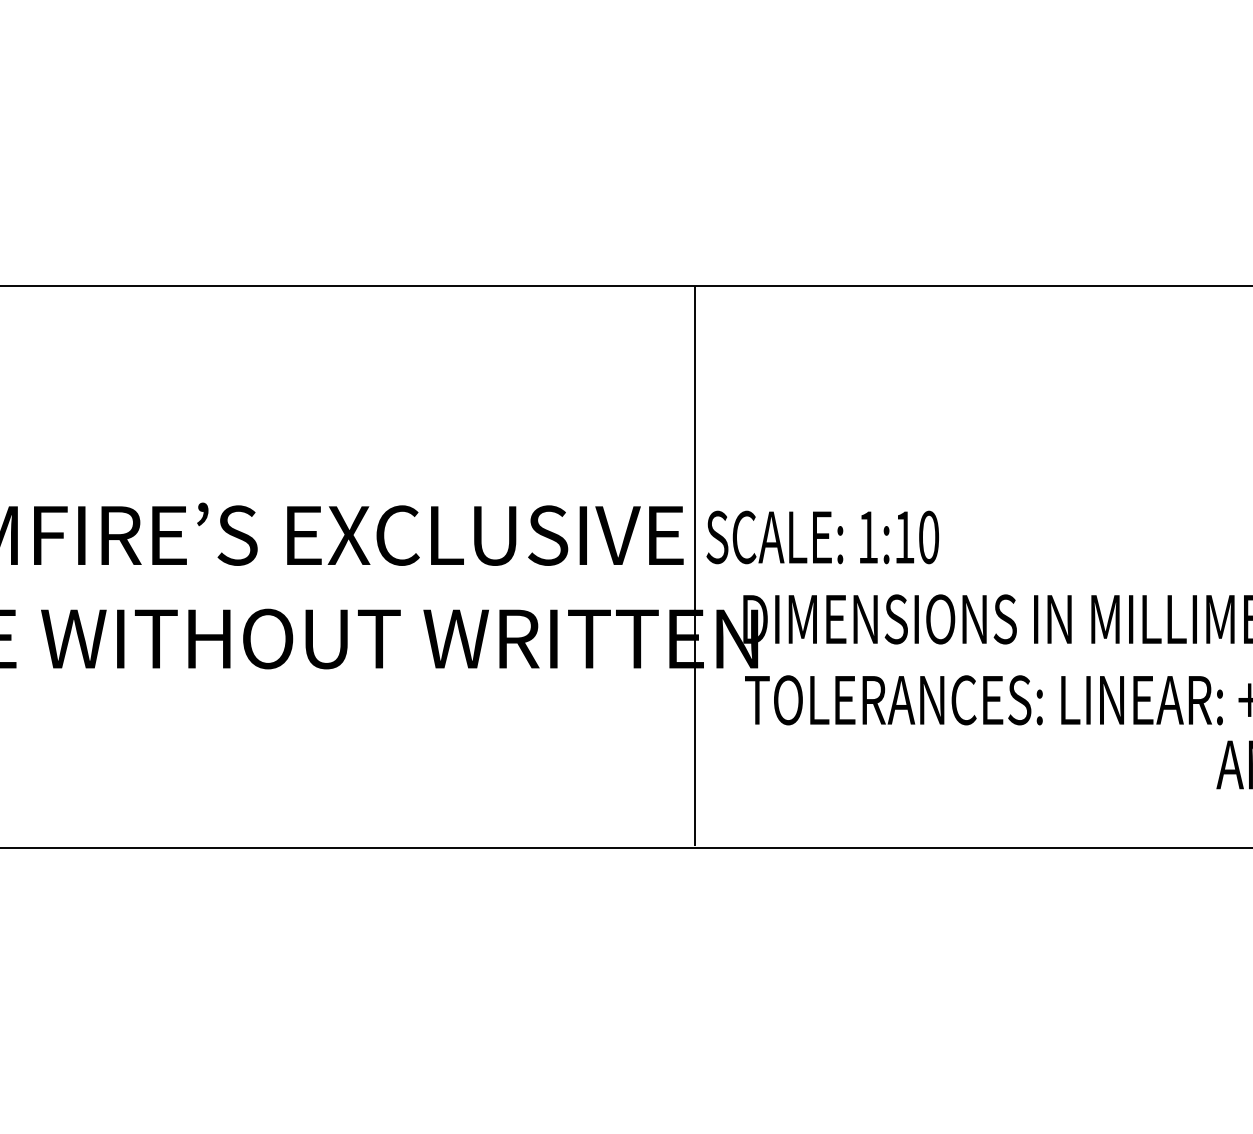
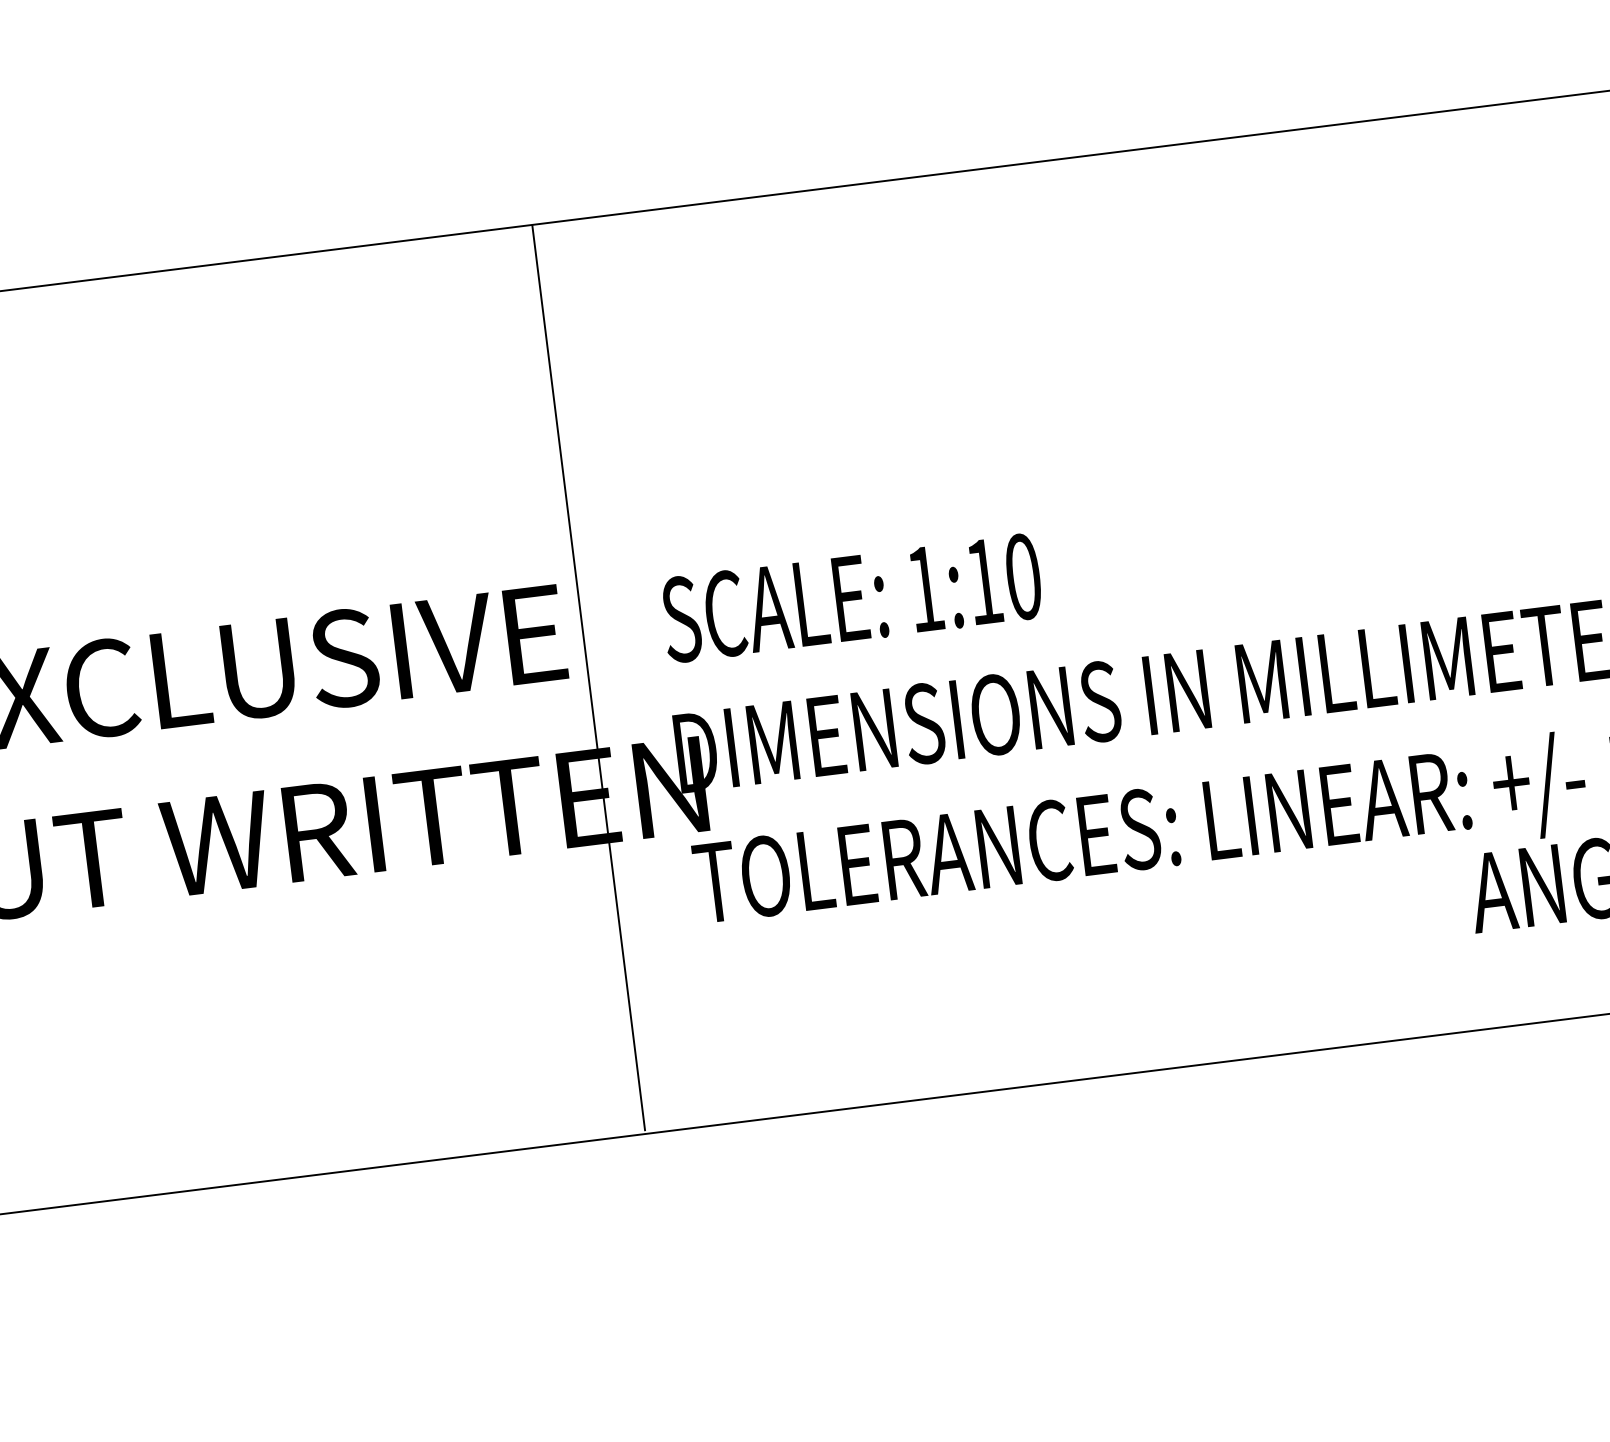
part: (822, 537) -> (851, 598), moved

